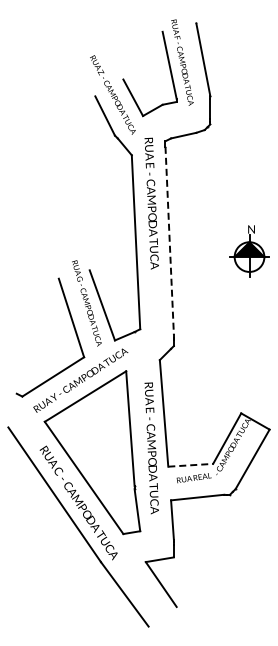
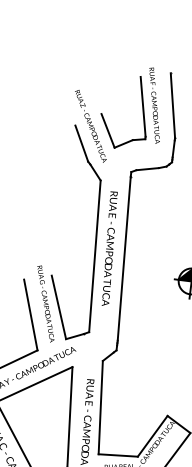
text: (151, 203) -> (109, 248), moved
line: (169, 241) -> (123, 259), dashed -> solid
line: (191, 465) -> (118, 455), dashed -> solid

